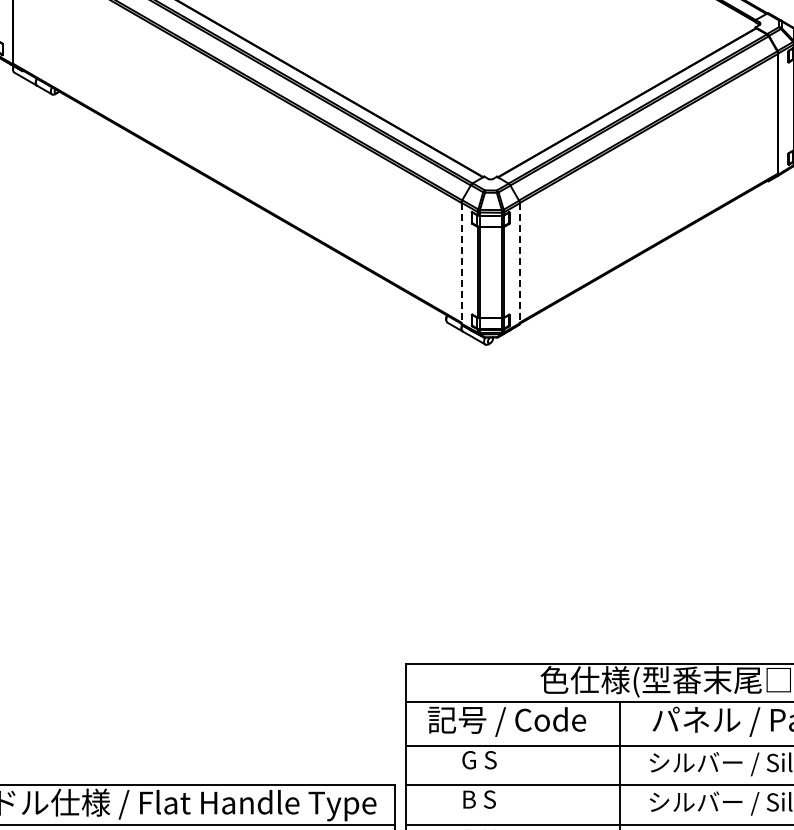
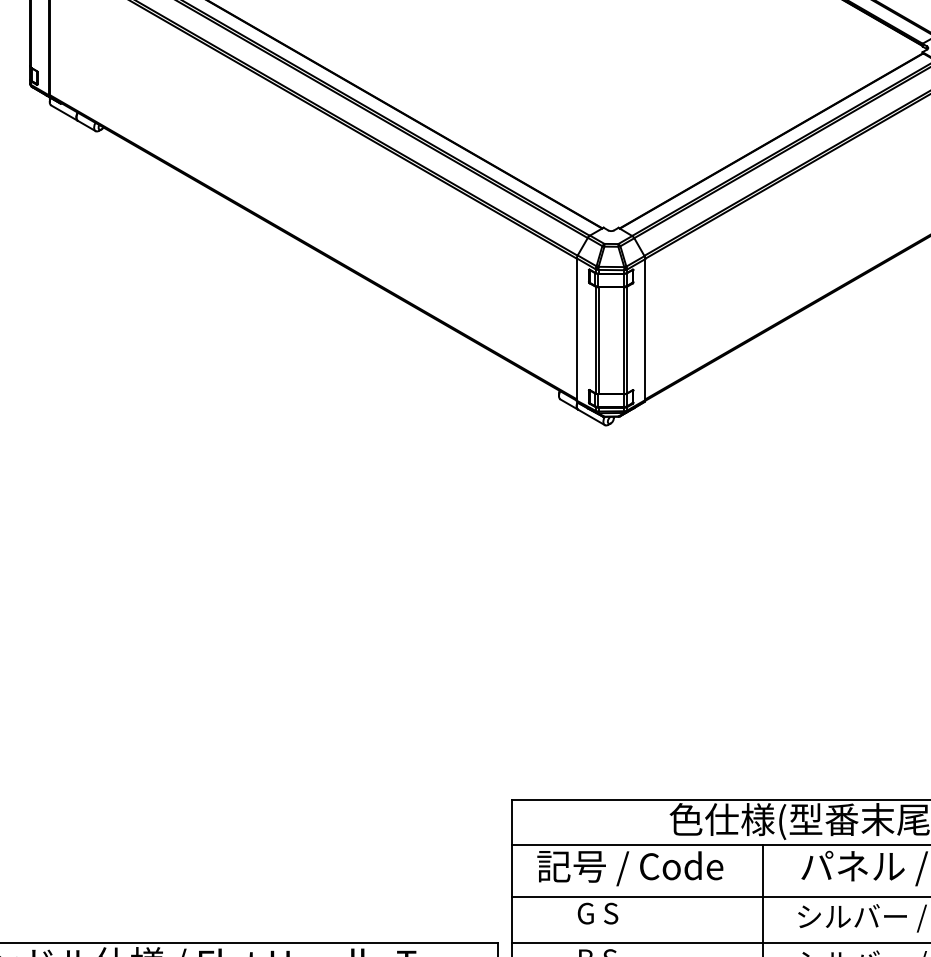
line: (461, 263) -> (576, 329), dashed -> solid
line: (519, 263) -> (644, 329), dashed -> solid

